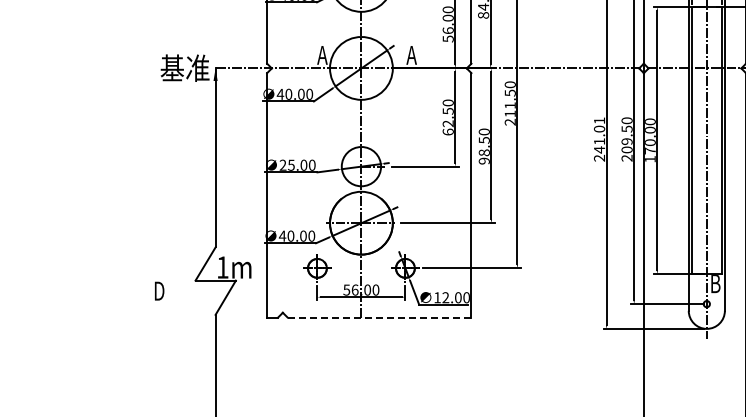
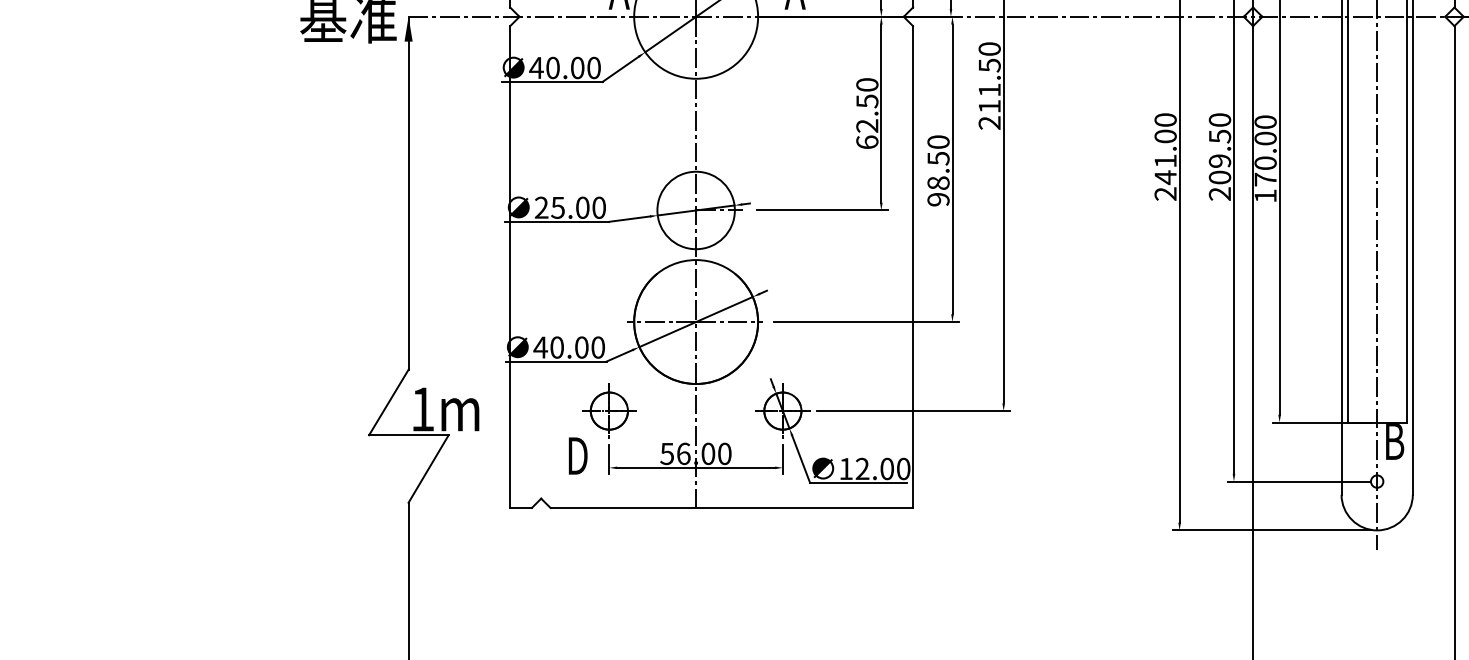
text: (599, 120) -> (1165, 119), 241.01 -> 241.00
text: (159, 290) -> (577, 454), moved
line: (379, 317) -> (731, 507), dashed -> solid

